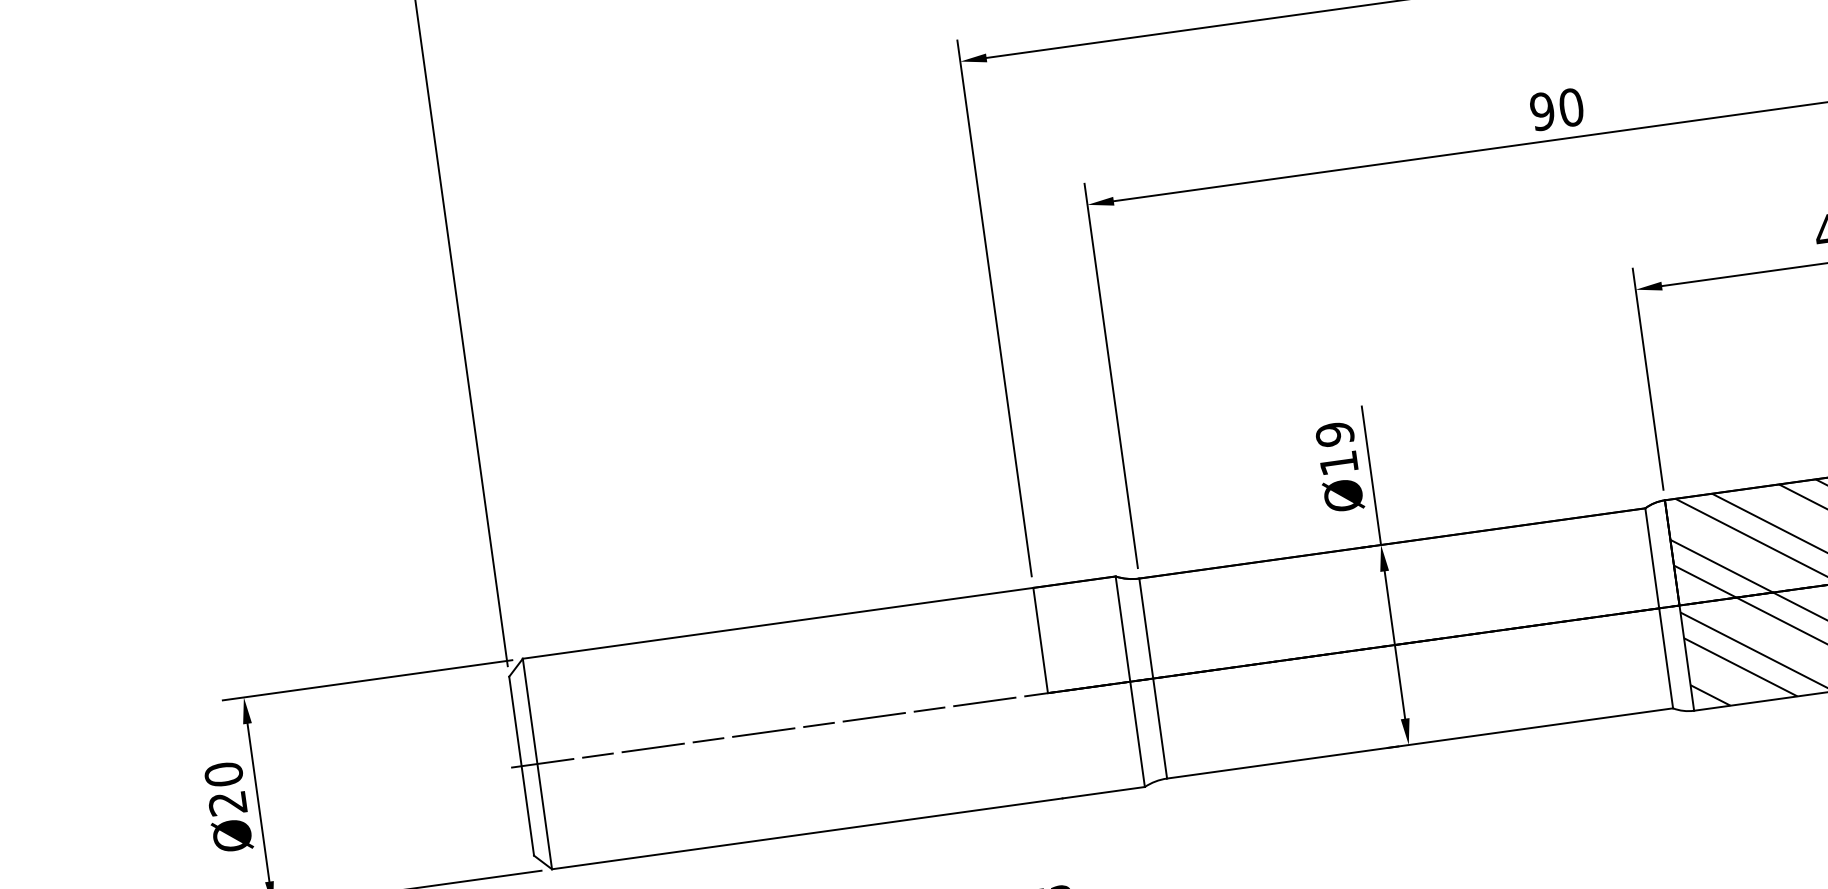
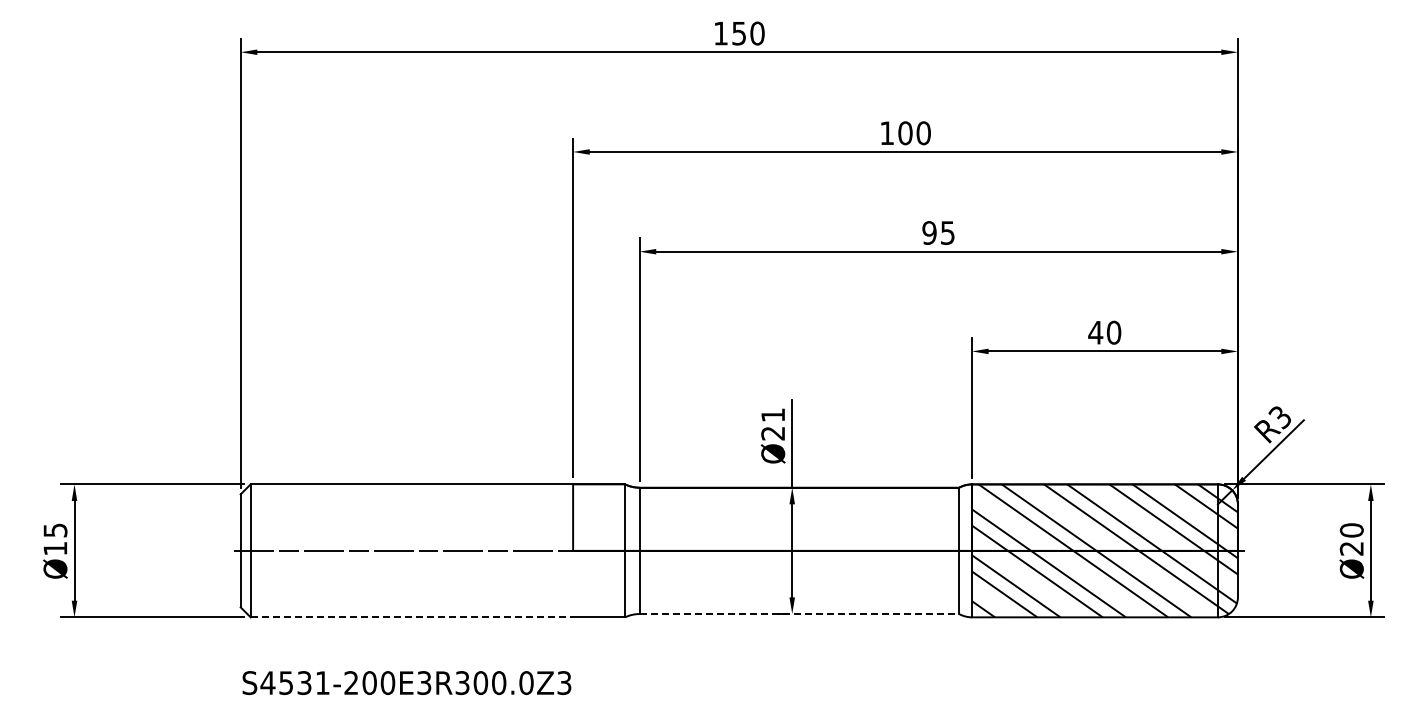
text: (1570, 106) -> (947, 232), 90 -> 95
text: (1337, 449) -> (773, 424), Ø19 -> Ø21
line: (1420, 744) -> (799, 614), solid -> dashed
text: (225, 788) -> (55, 539), Ø20 -> Ø15
line: (808, 833) -> (412, 617), solid -> dashed

